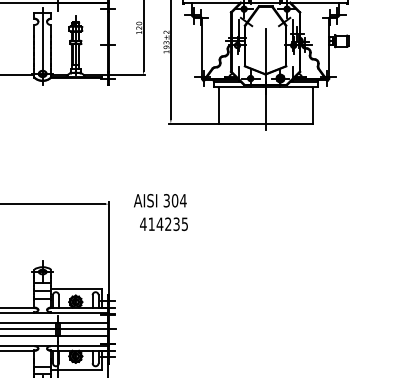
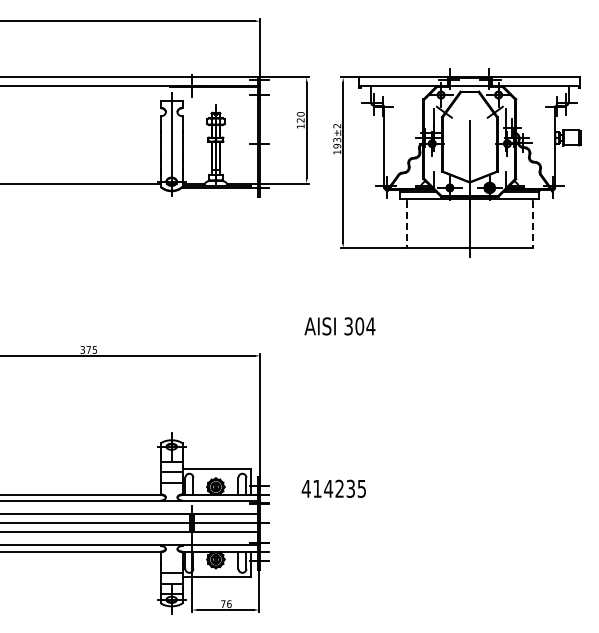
line: (218, 105) -> (407, 224), solid -> dashed
line: (312, 105) -> (532, 224), solid -> dashed
text: (159, 200) -> (339, 326), moved
text: (163, 223) -> (333, 488), moved

